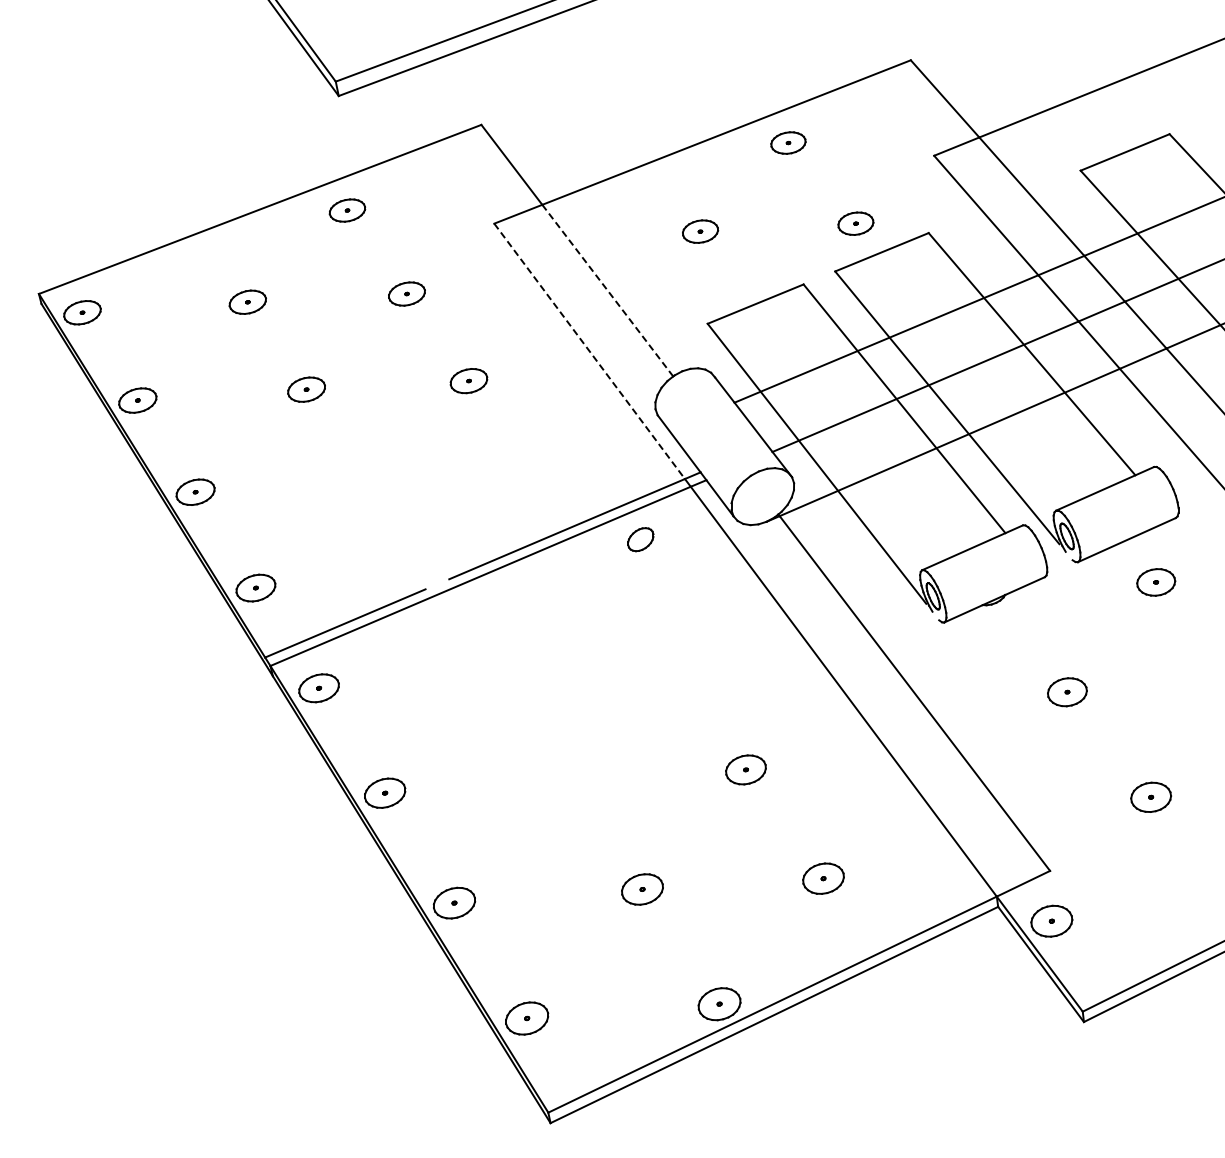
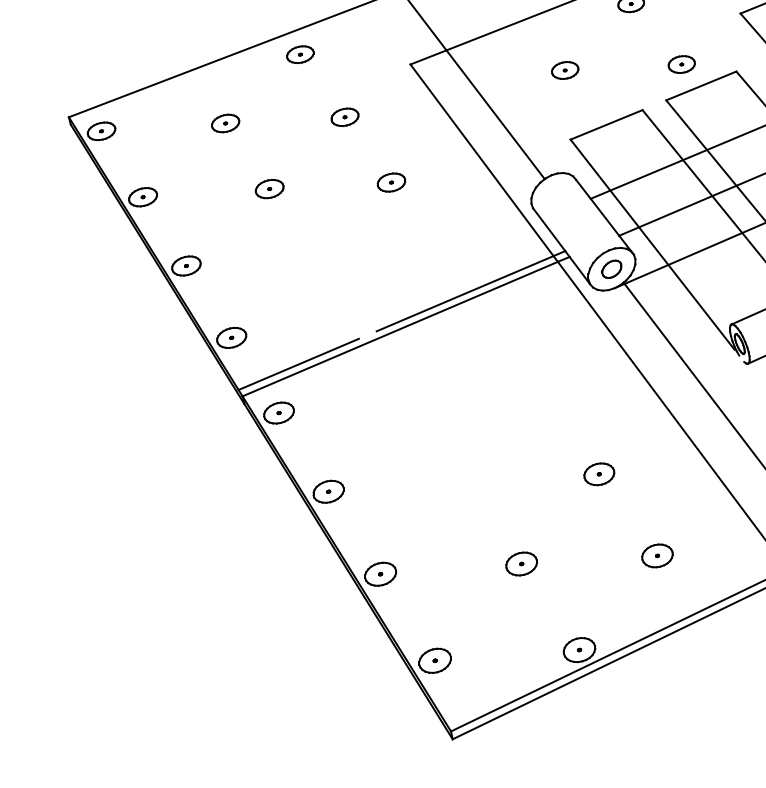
line: (607, 290) -> (495, 114), dashed -> solid
line: (589, 351) -> (481, 160), dashed -> solid
part: (640, 539) -> (611, 269), moved

